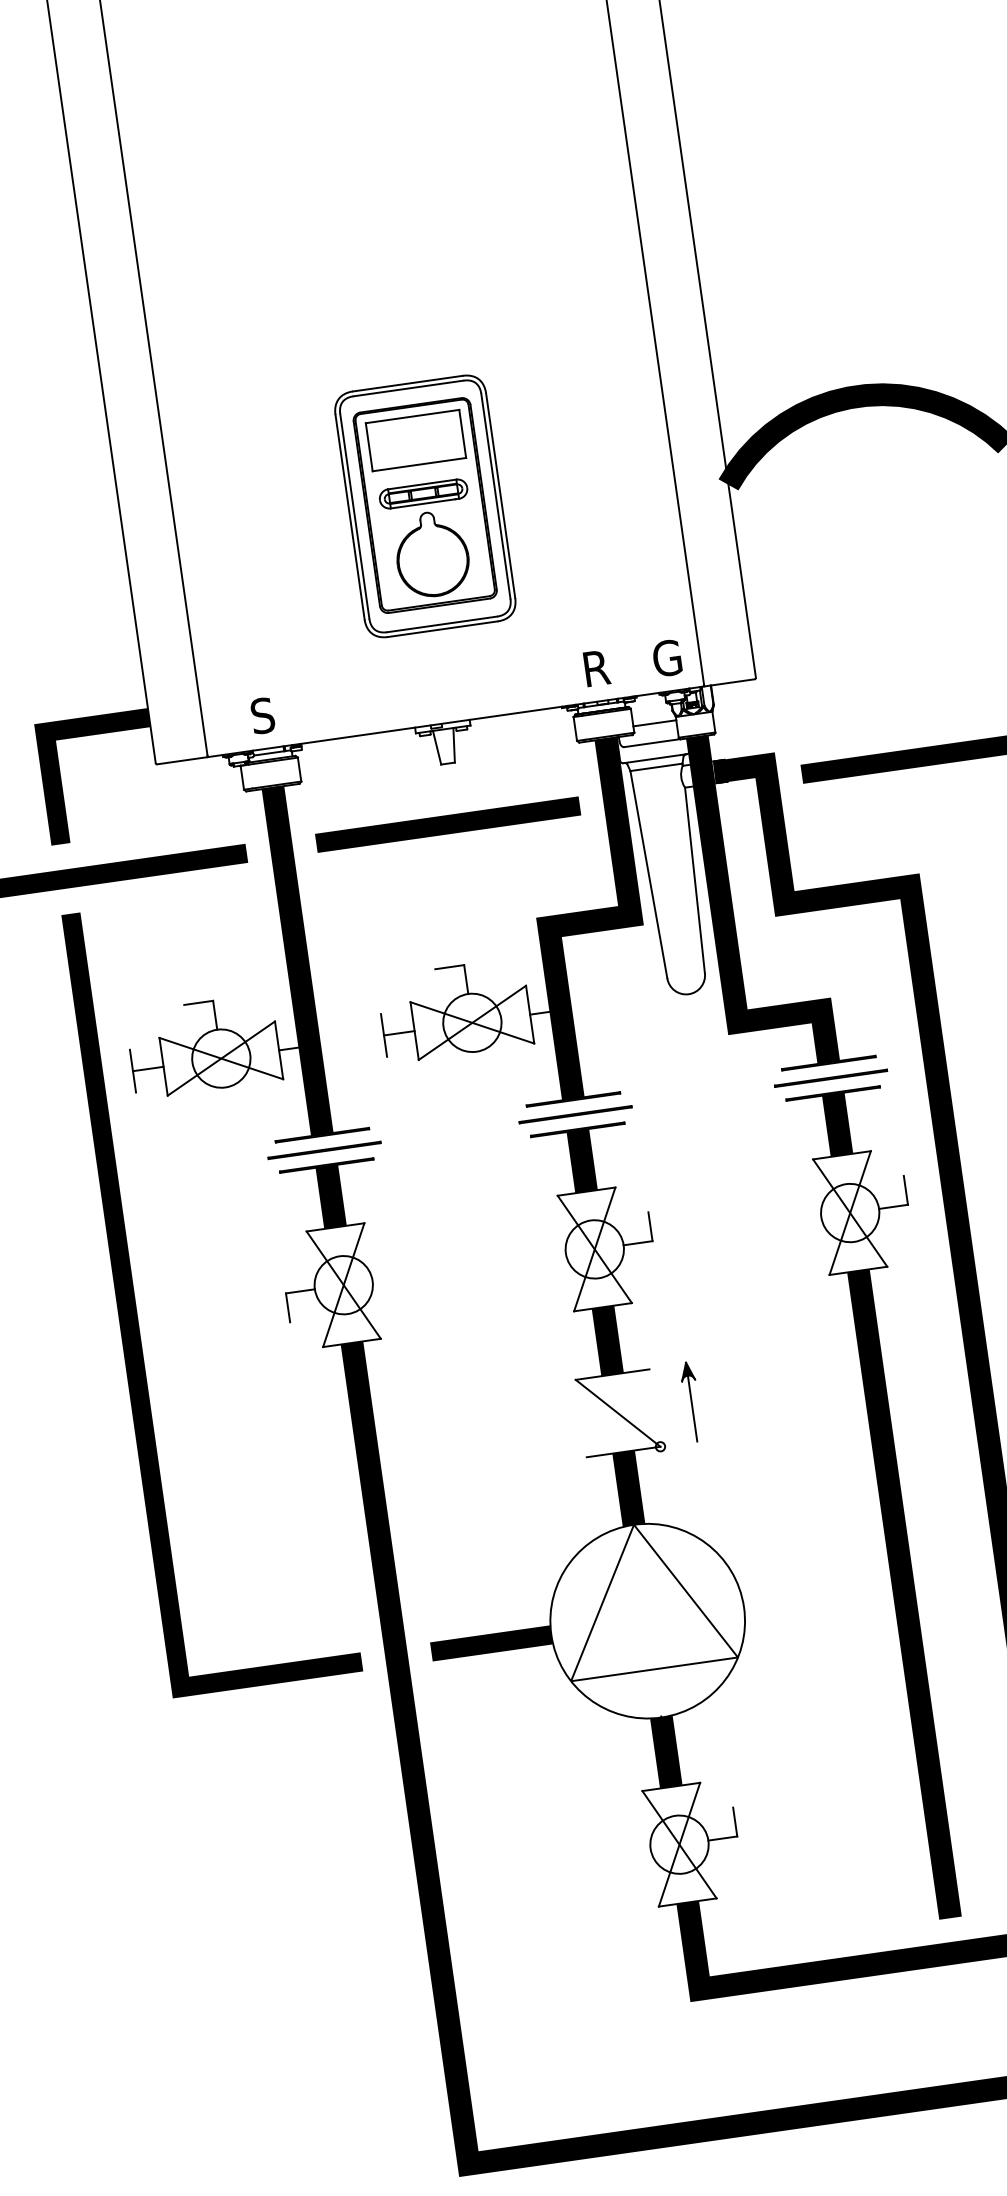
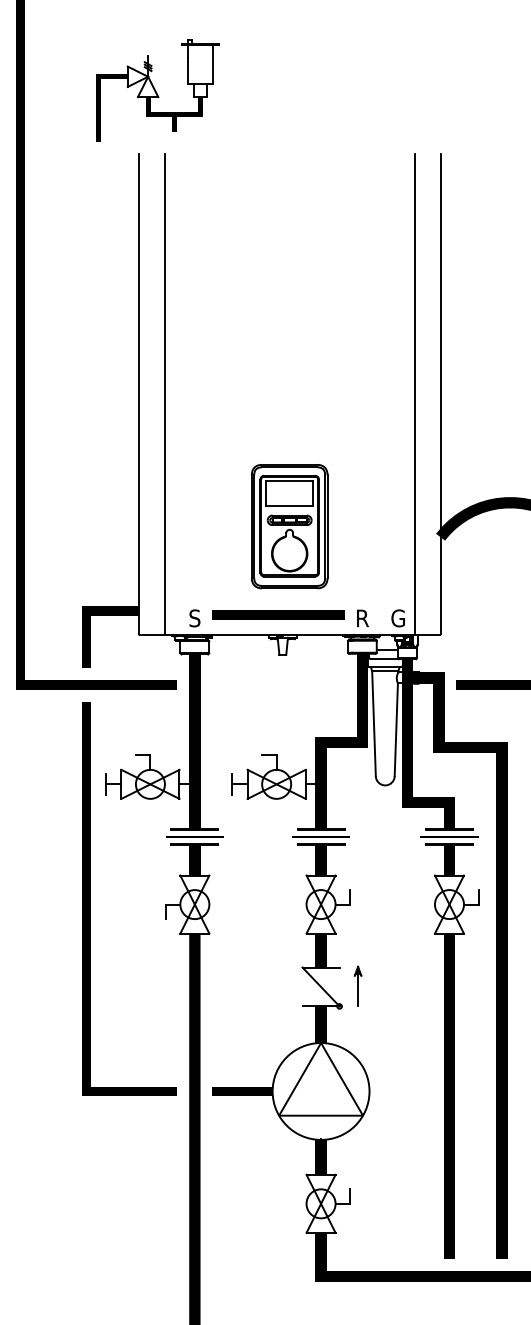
line: (447, 823) -> (278, 614), moved

